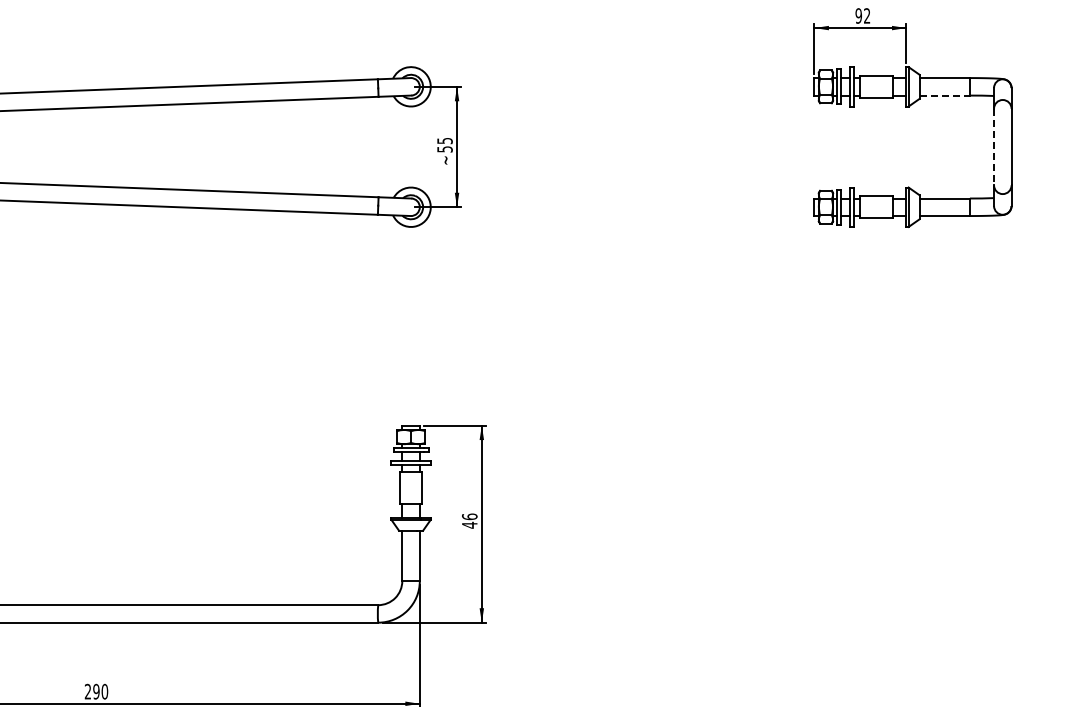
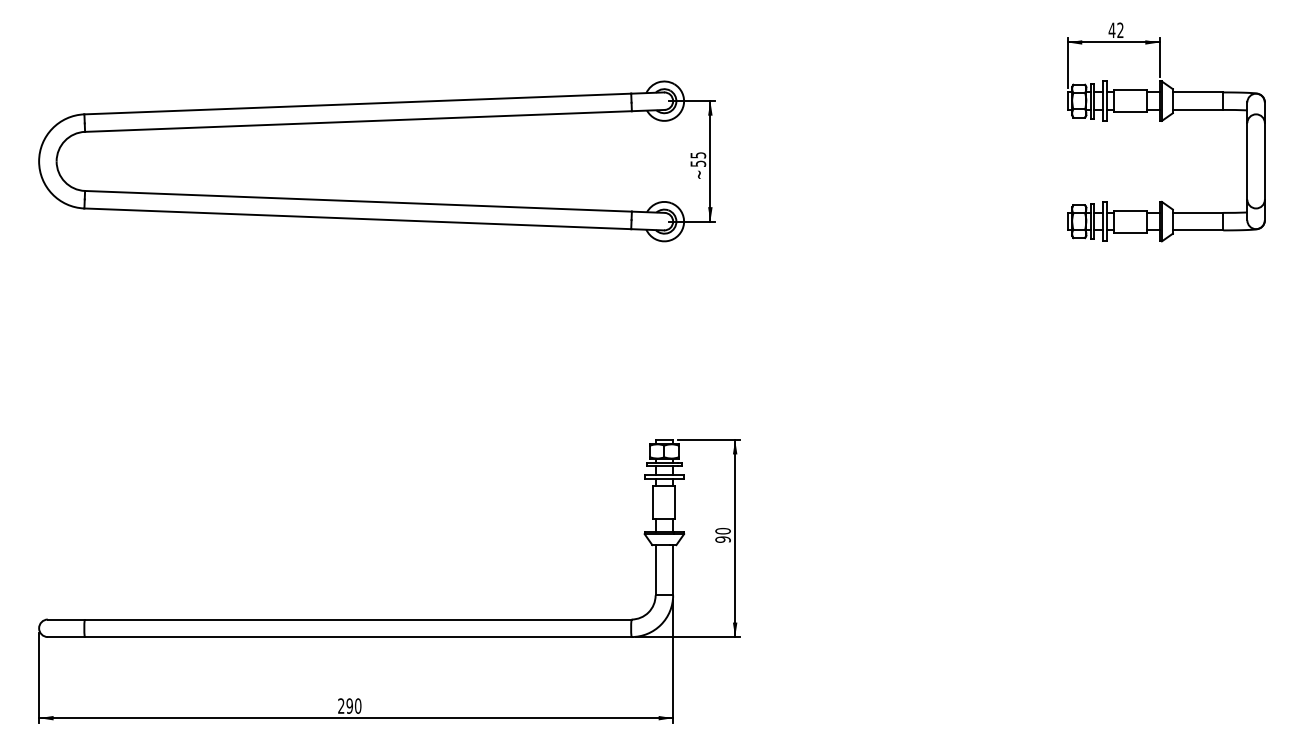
text: (858, 16) -> (1111, 30), 92 -> 42
line: (945, 95) -> (1198, 109), dashed -> solid
line: (994, 147) -> (1247, 161), dashed -> solid
text: (469, 521) -> (722, 535), 46 -> 90

